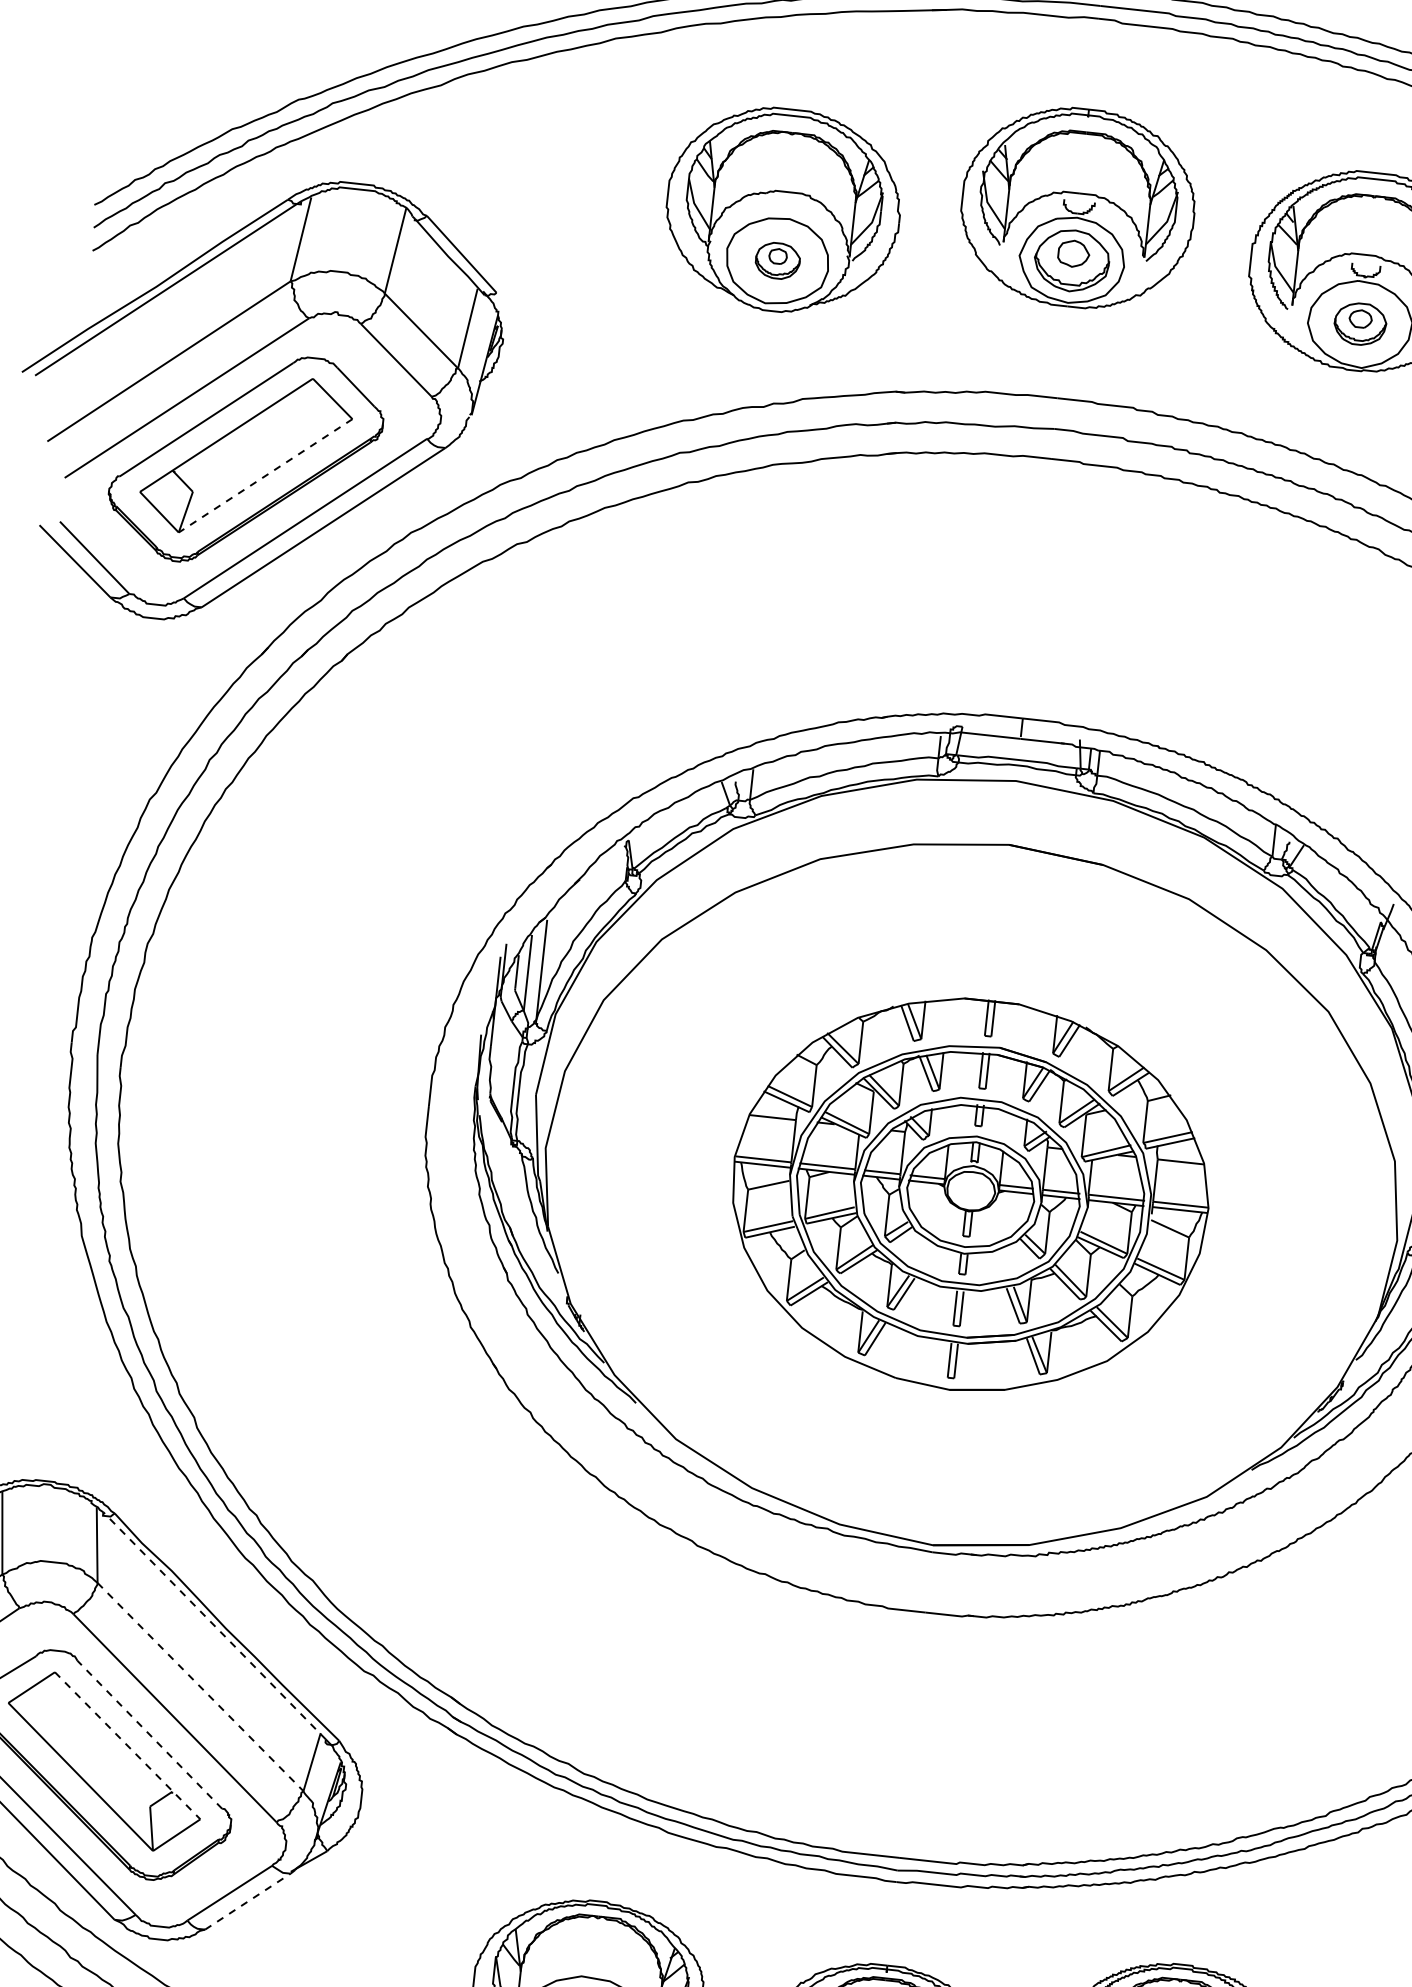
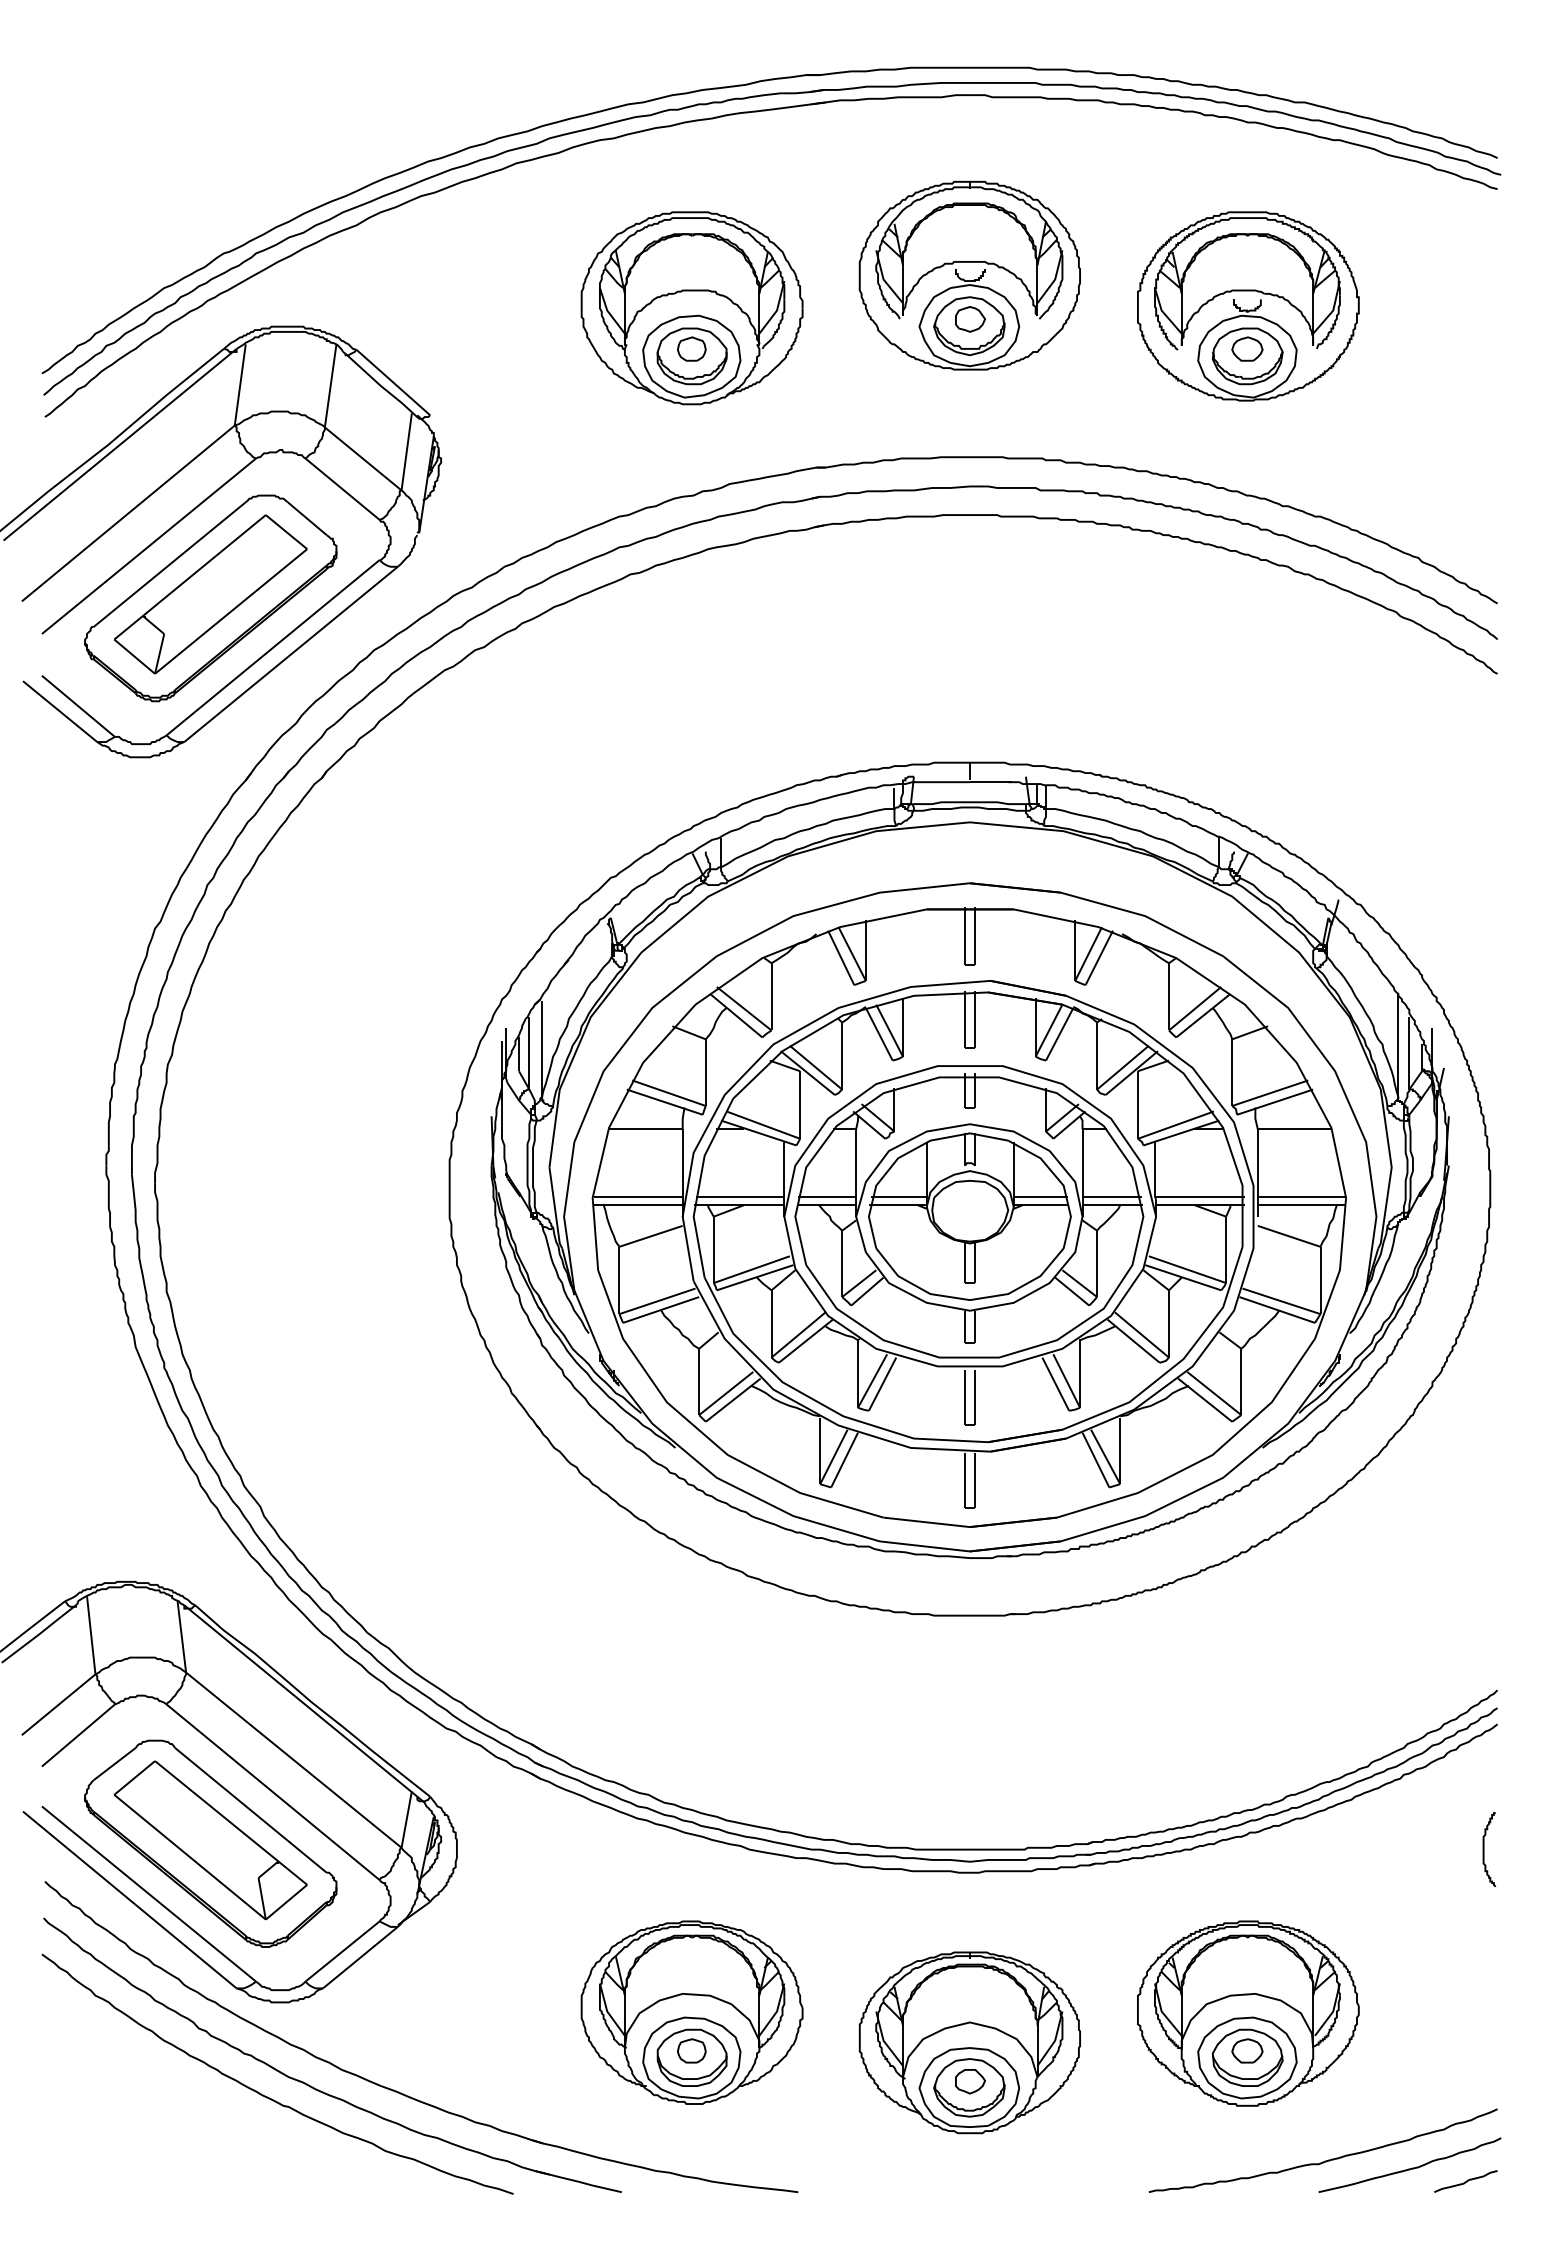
part: (777, 260) -> (691, 356), size x1.67
part: (1360, 324) -> (1247, 356), size x1.43
line: (264, 475) -> (230, 611), dashed -> solid
part: (969, 1195) -> (968, 1217), size x1.67
line: (214, 1625) -> (300, 1700), dashed -> solid
line: (200, 1687) -> (293, 1760), dashed -> solid
line: (149, 1734) -> (250, 1810), dashed -> solid
line: (127, 1746) -> (231, 1823), dashed -> solid
line: (247, 1901) -> (360, 1957), dashed -> solid

